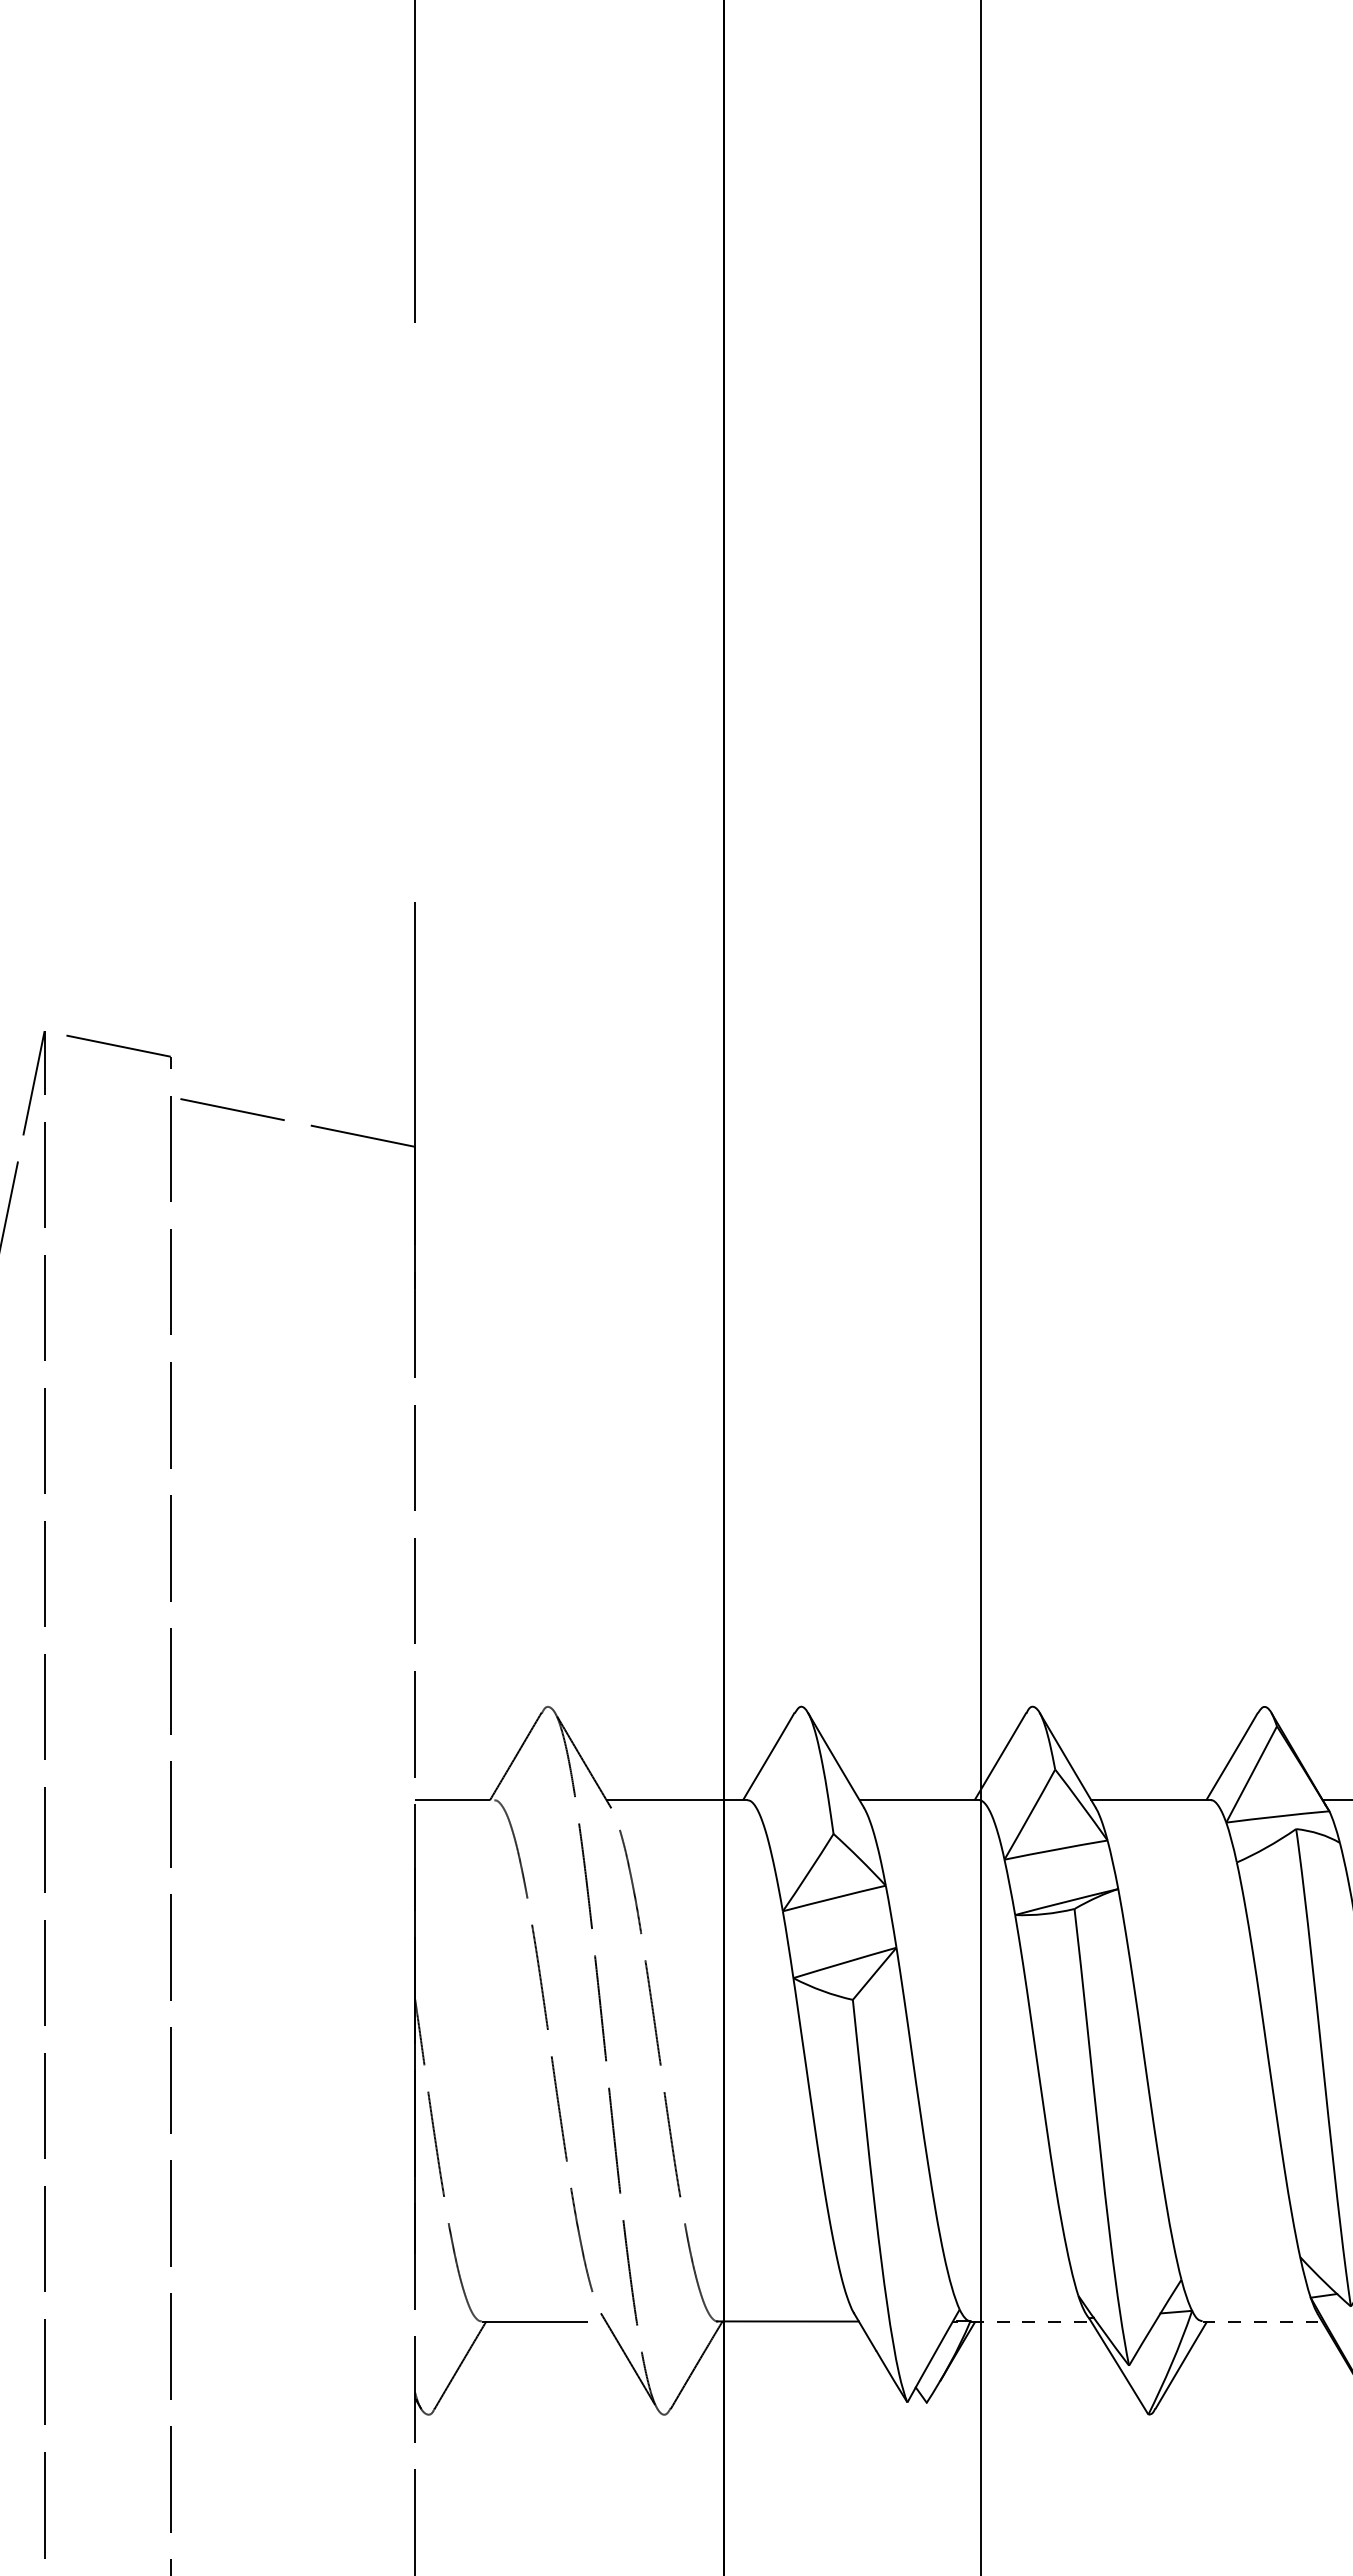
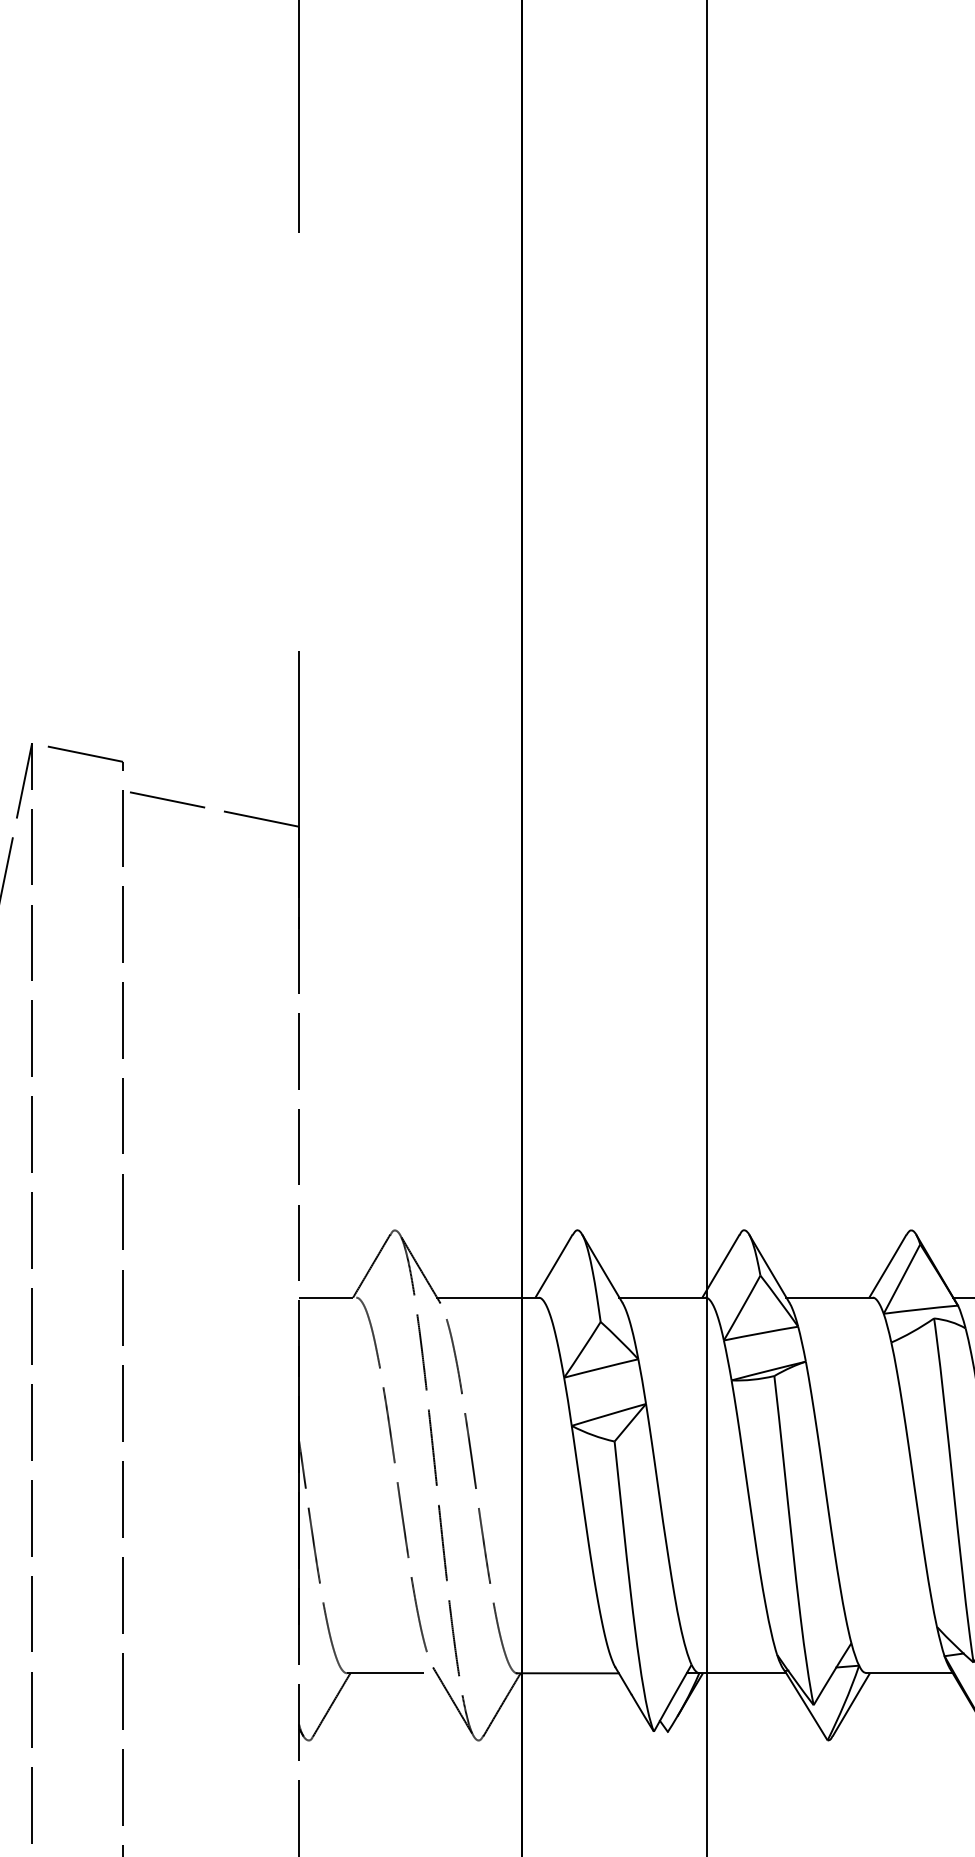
line: (1031, 2321) -> (743, 1673), dashed -> solid
line: (1262, 2321) -> (909, 1673), dashed -> solid

